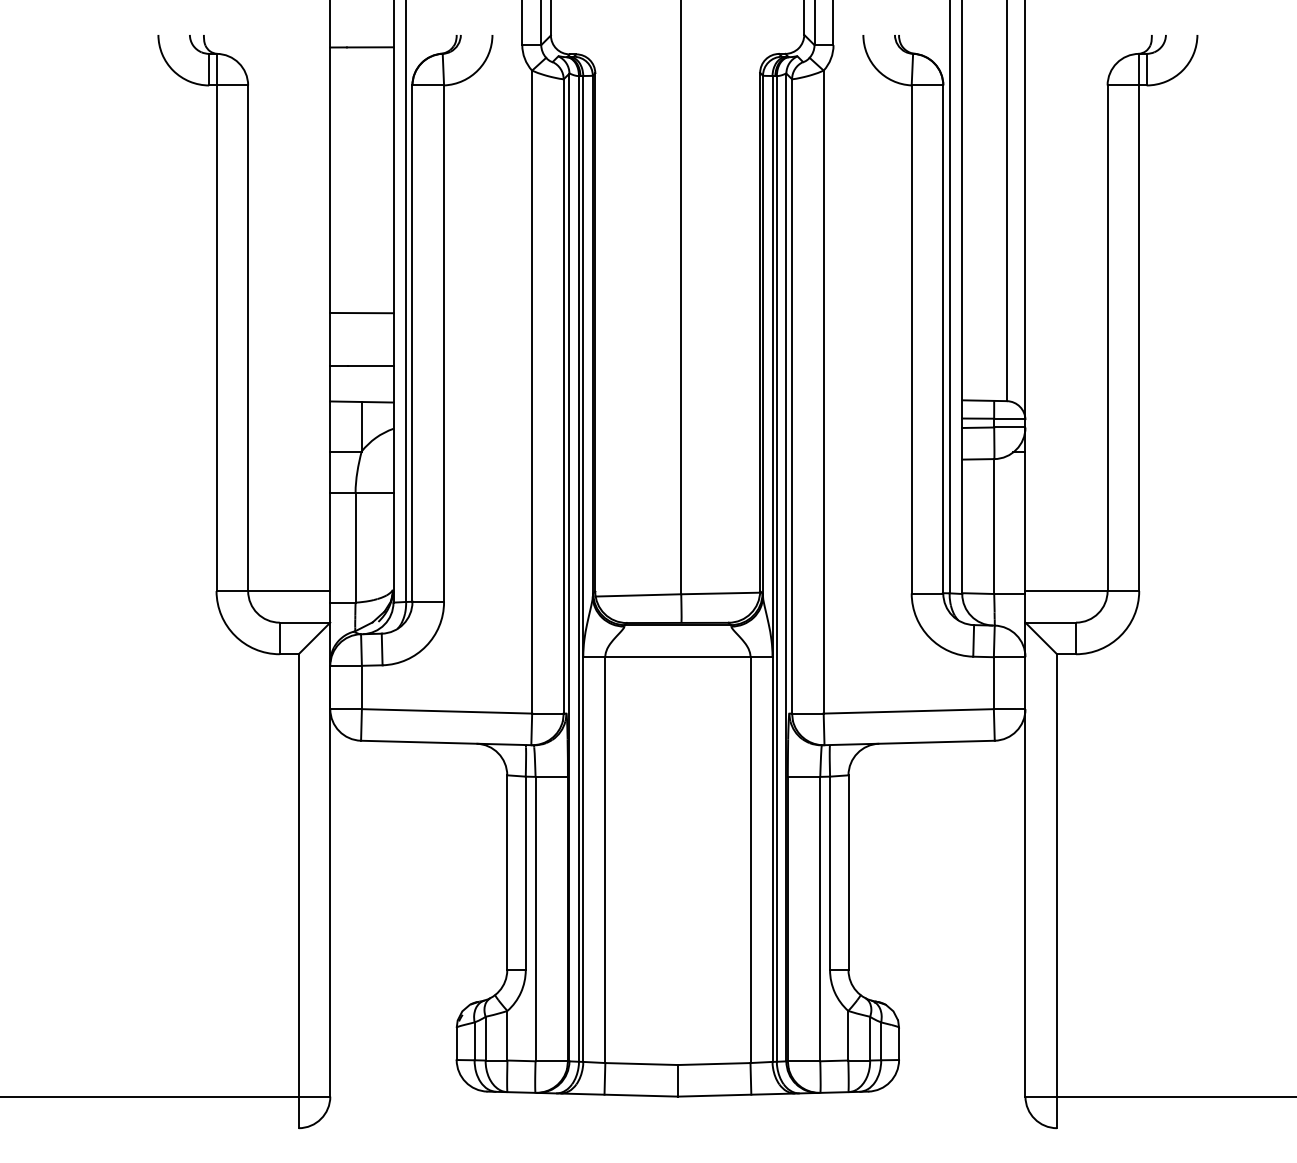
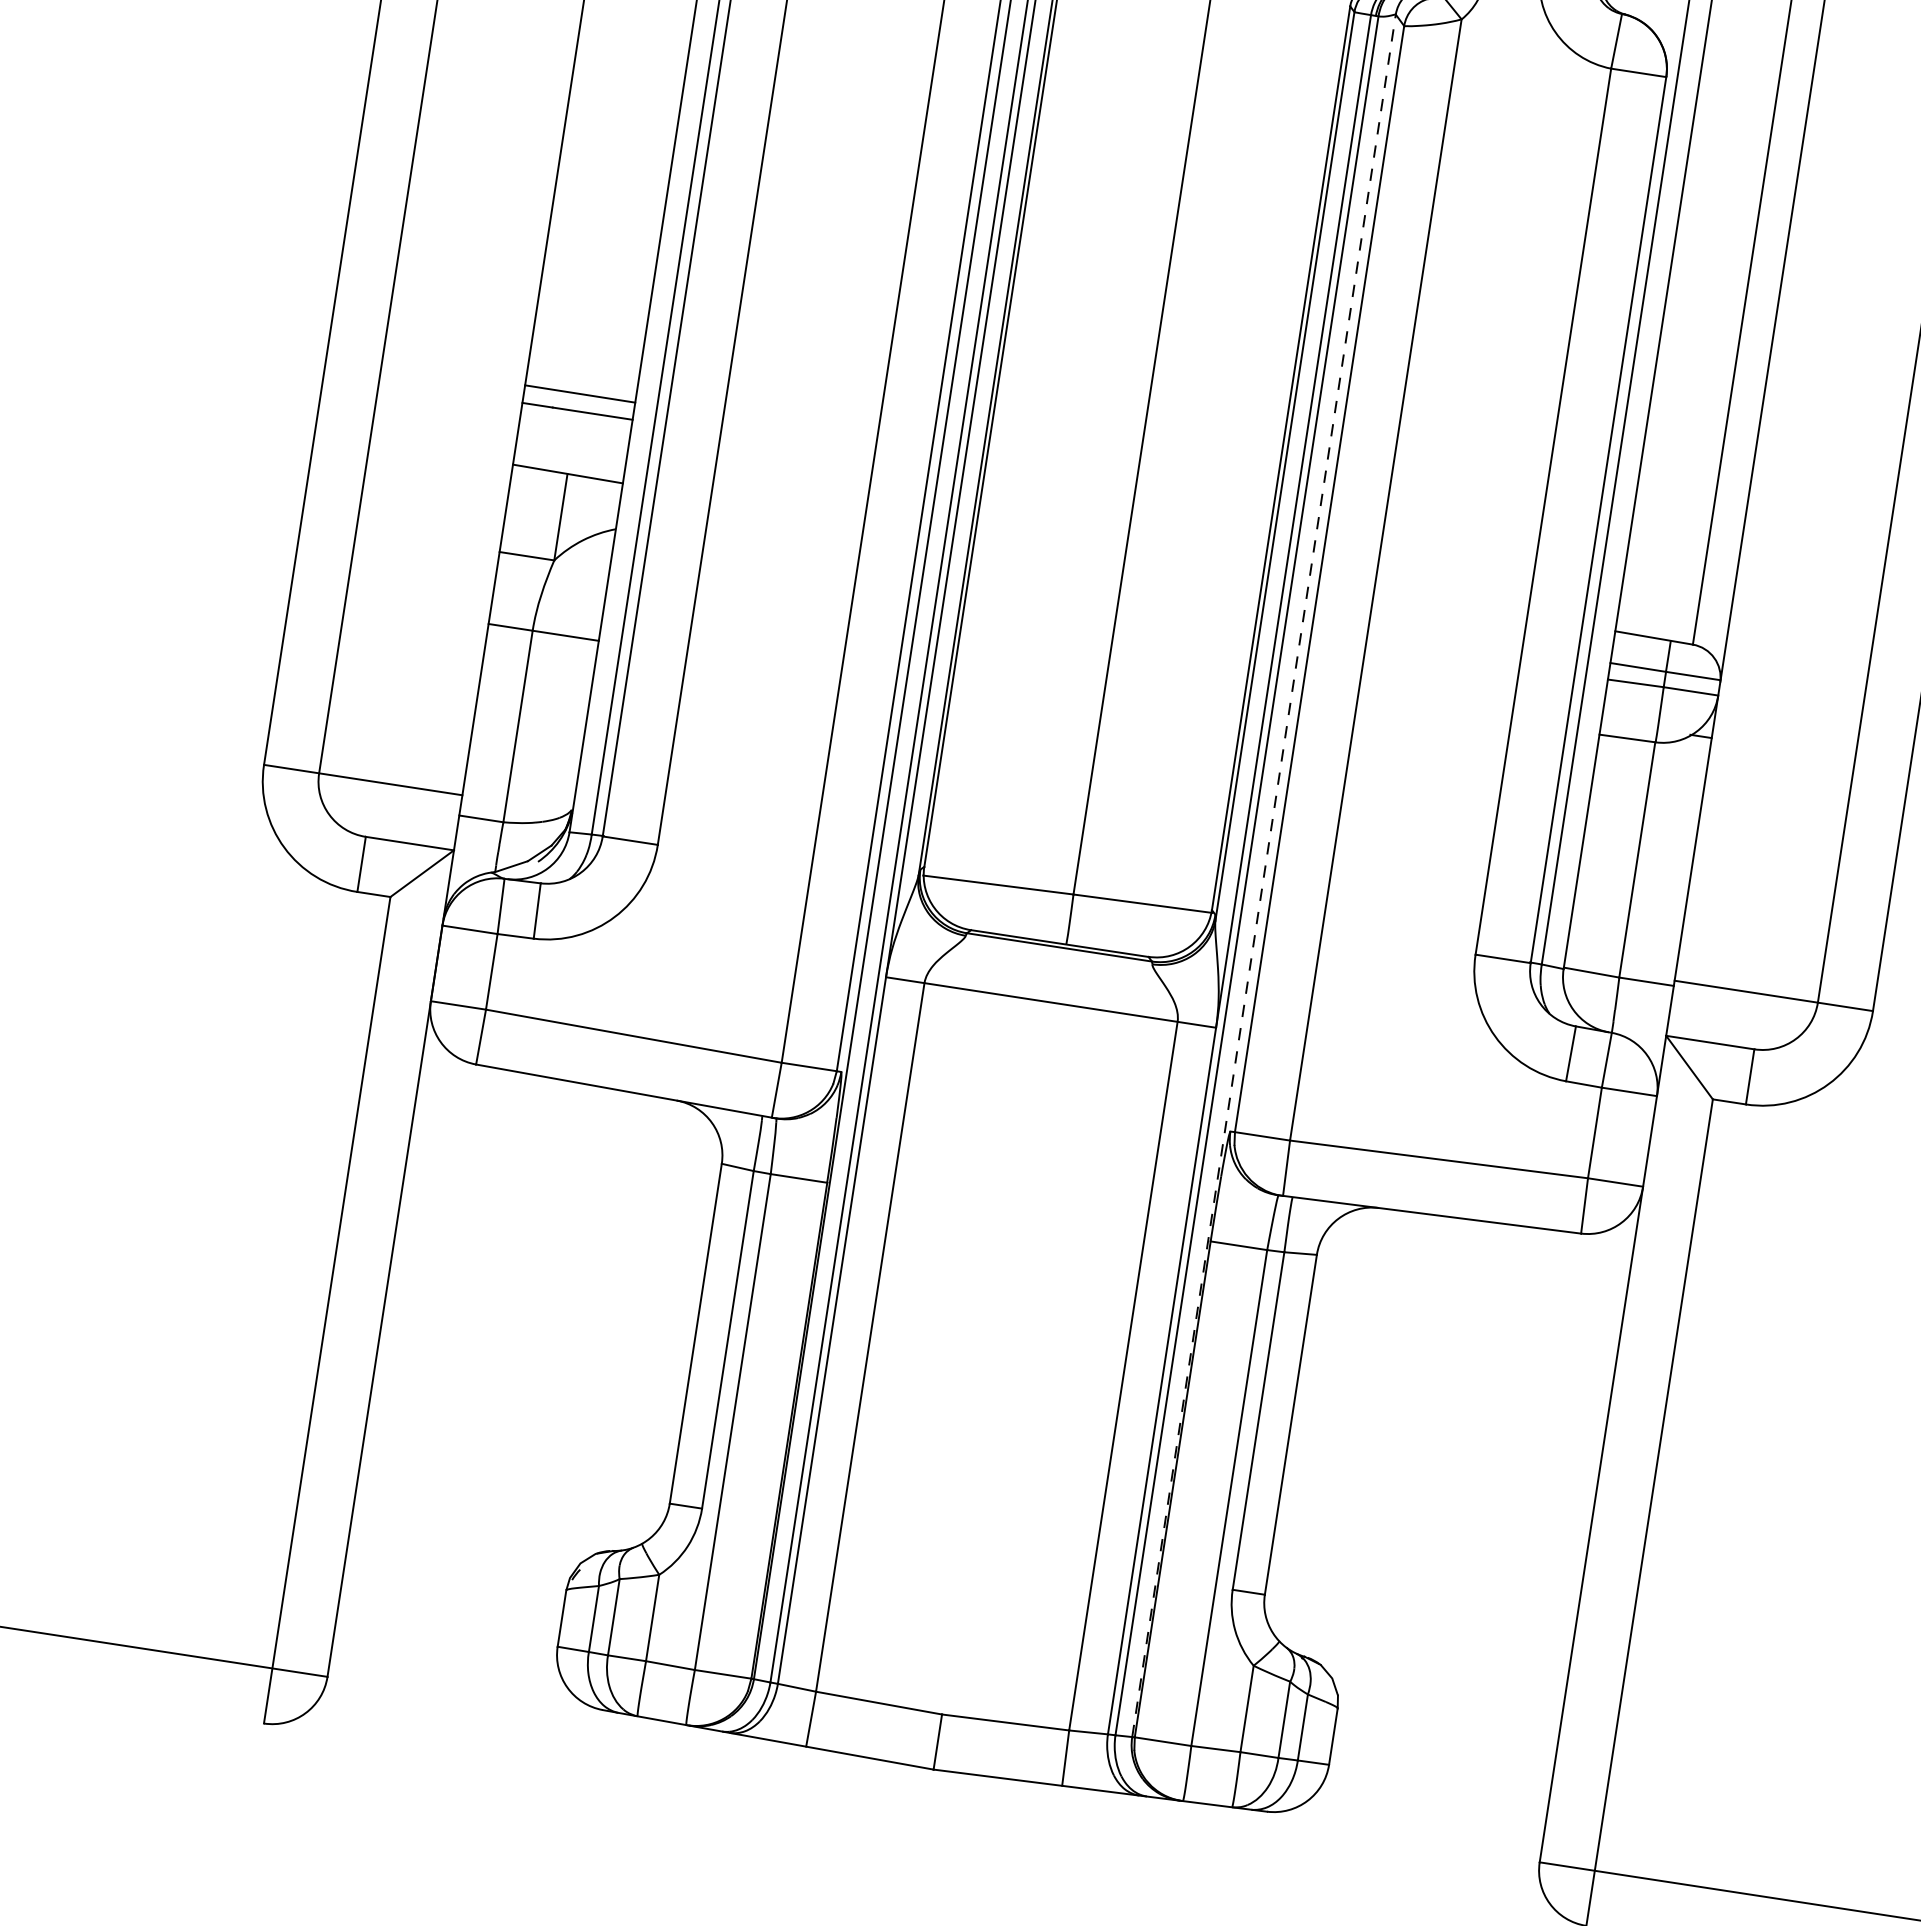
line: (361, 312) -> (579, 392), moved
line: (786, 567) -> (1264, 875), solid -> dashed

